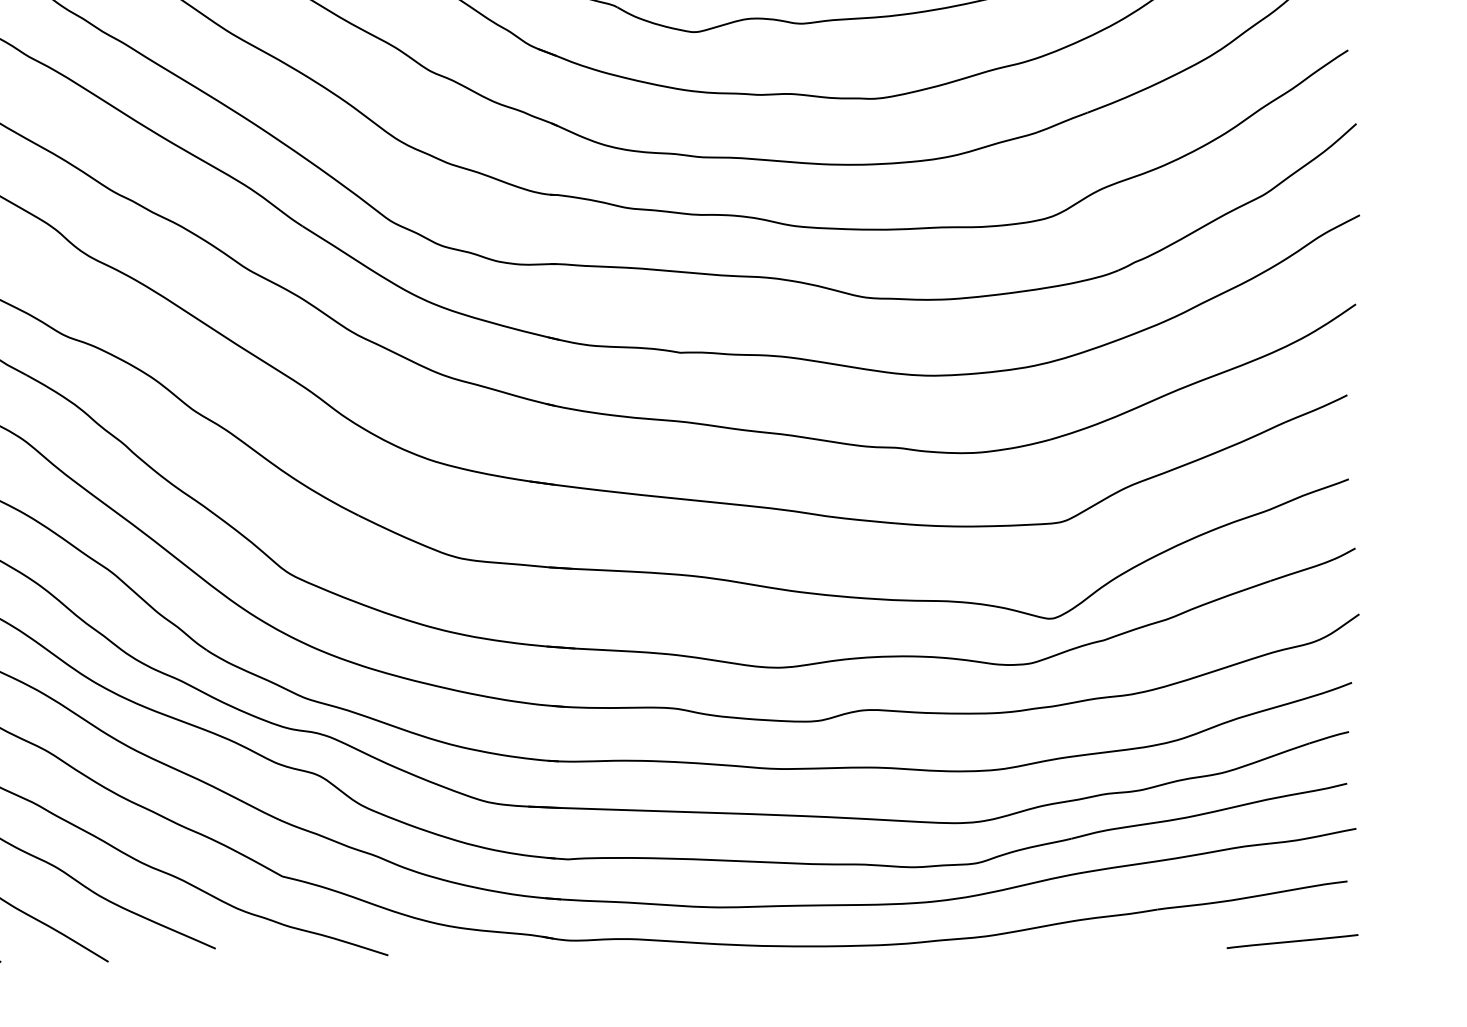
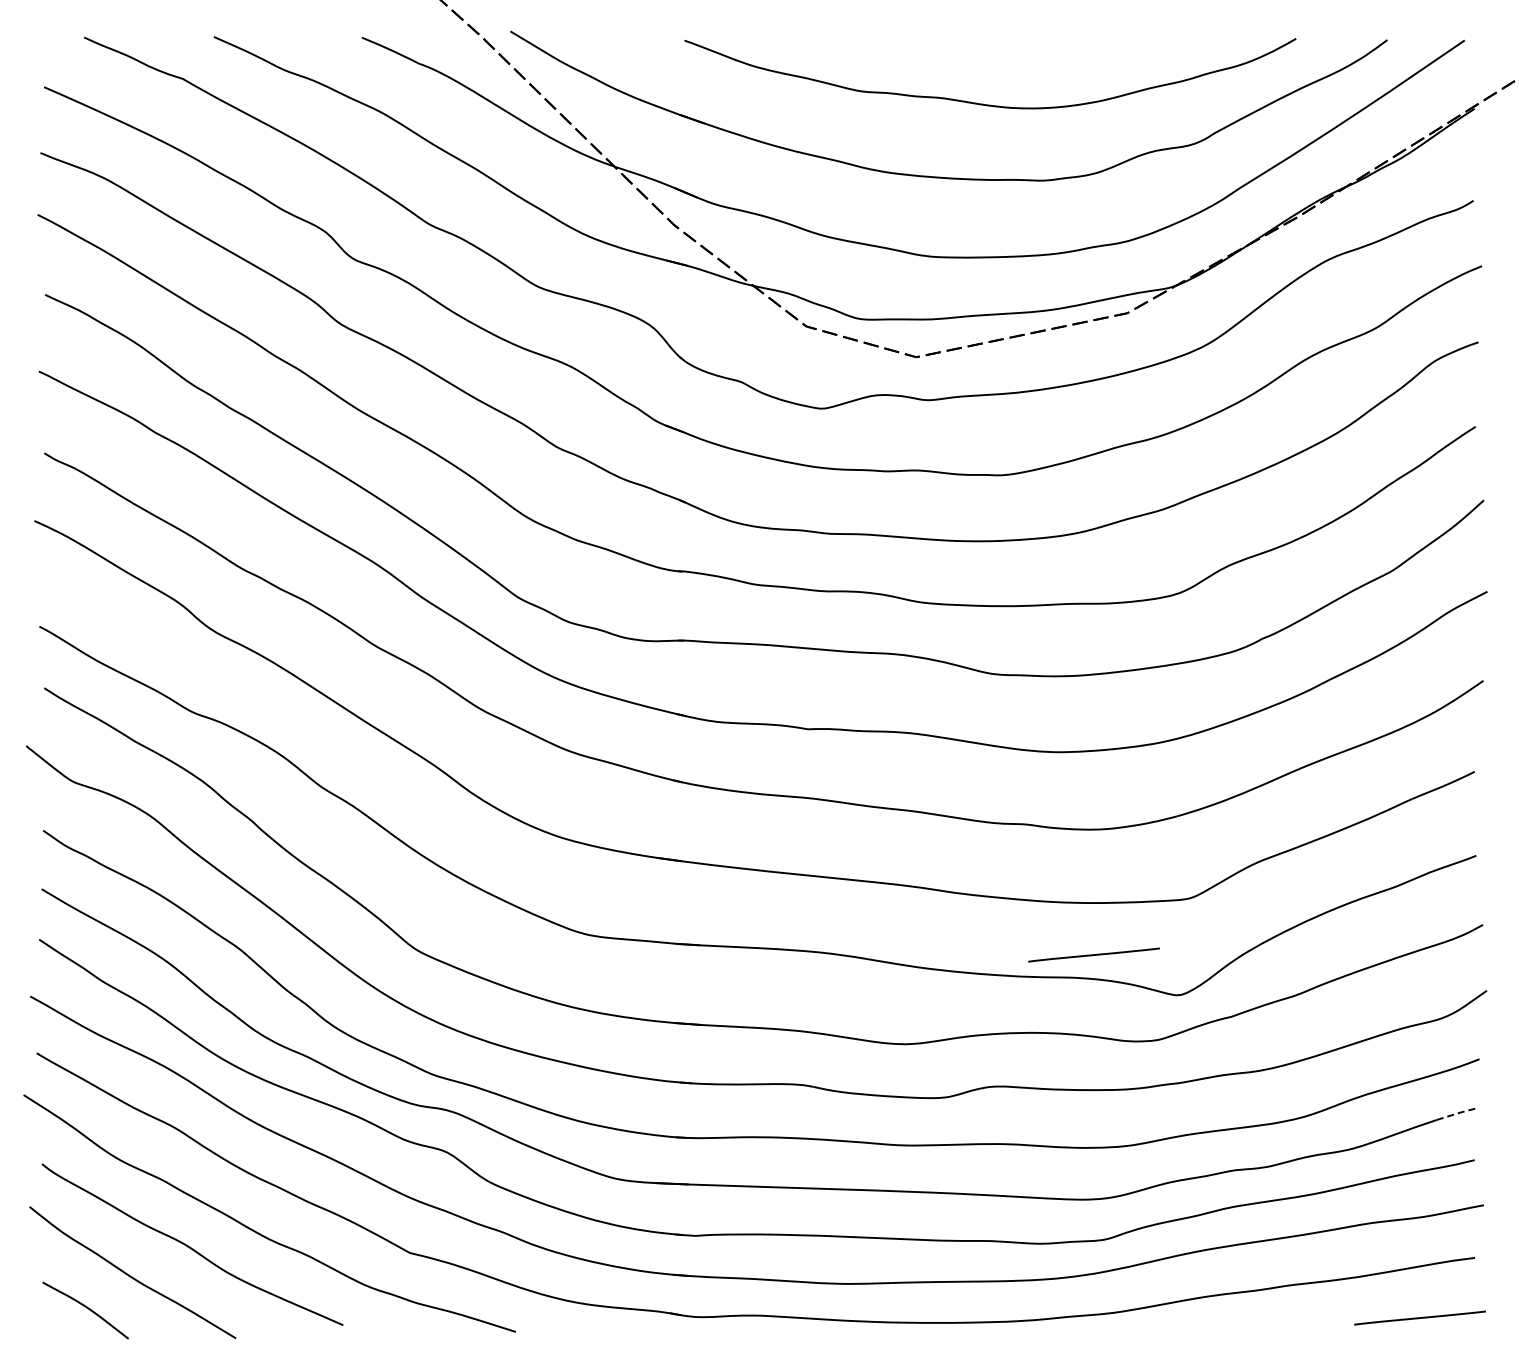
line: (965, 578) -> (1093, 954), added
line: (1329, 737) -> (1457, 1113), solid -> dashed

